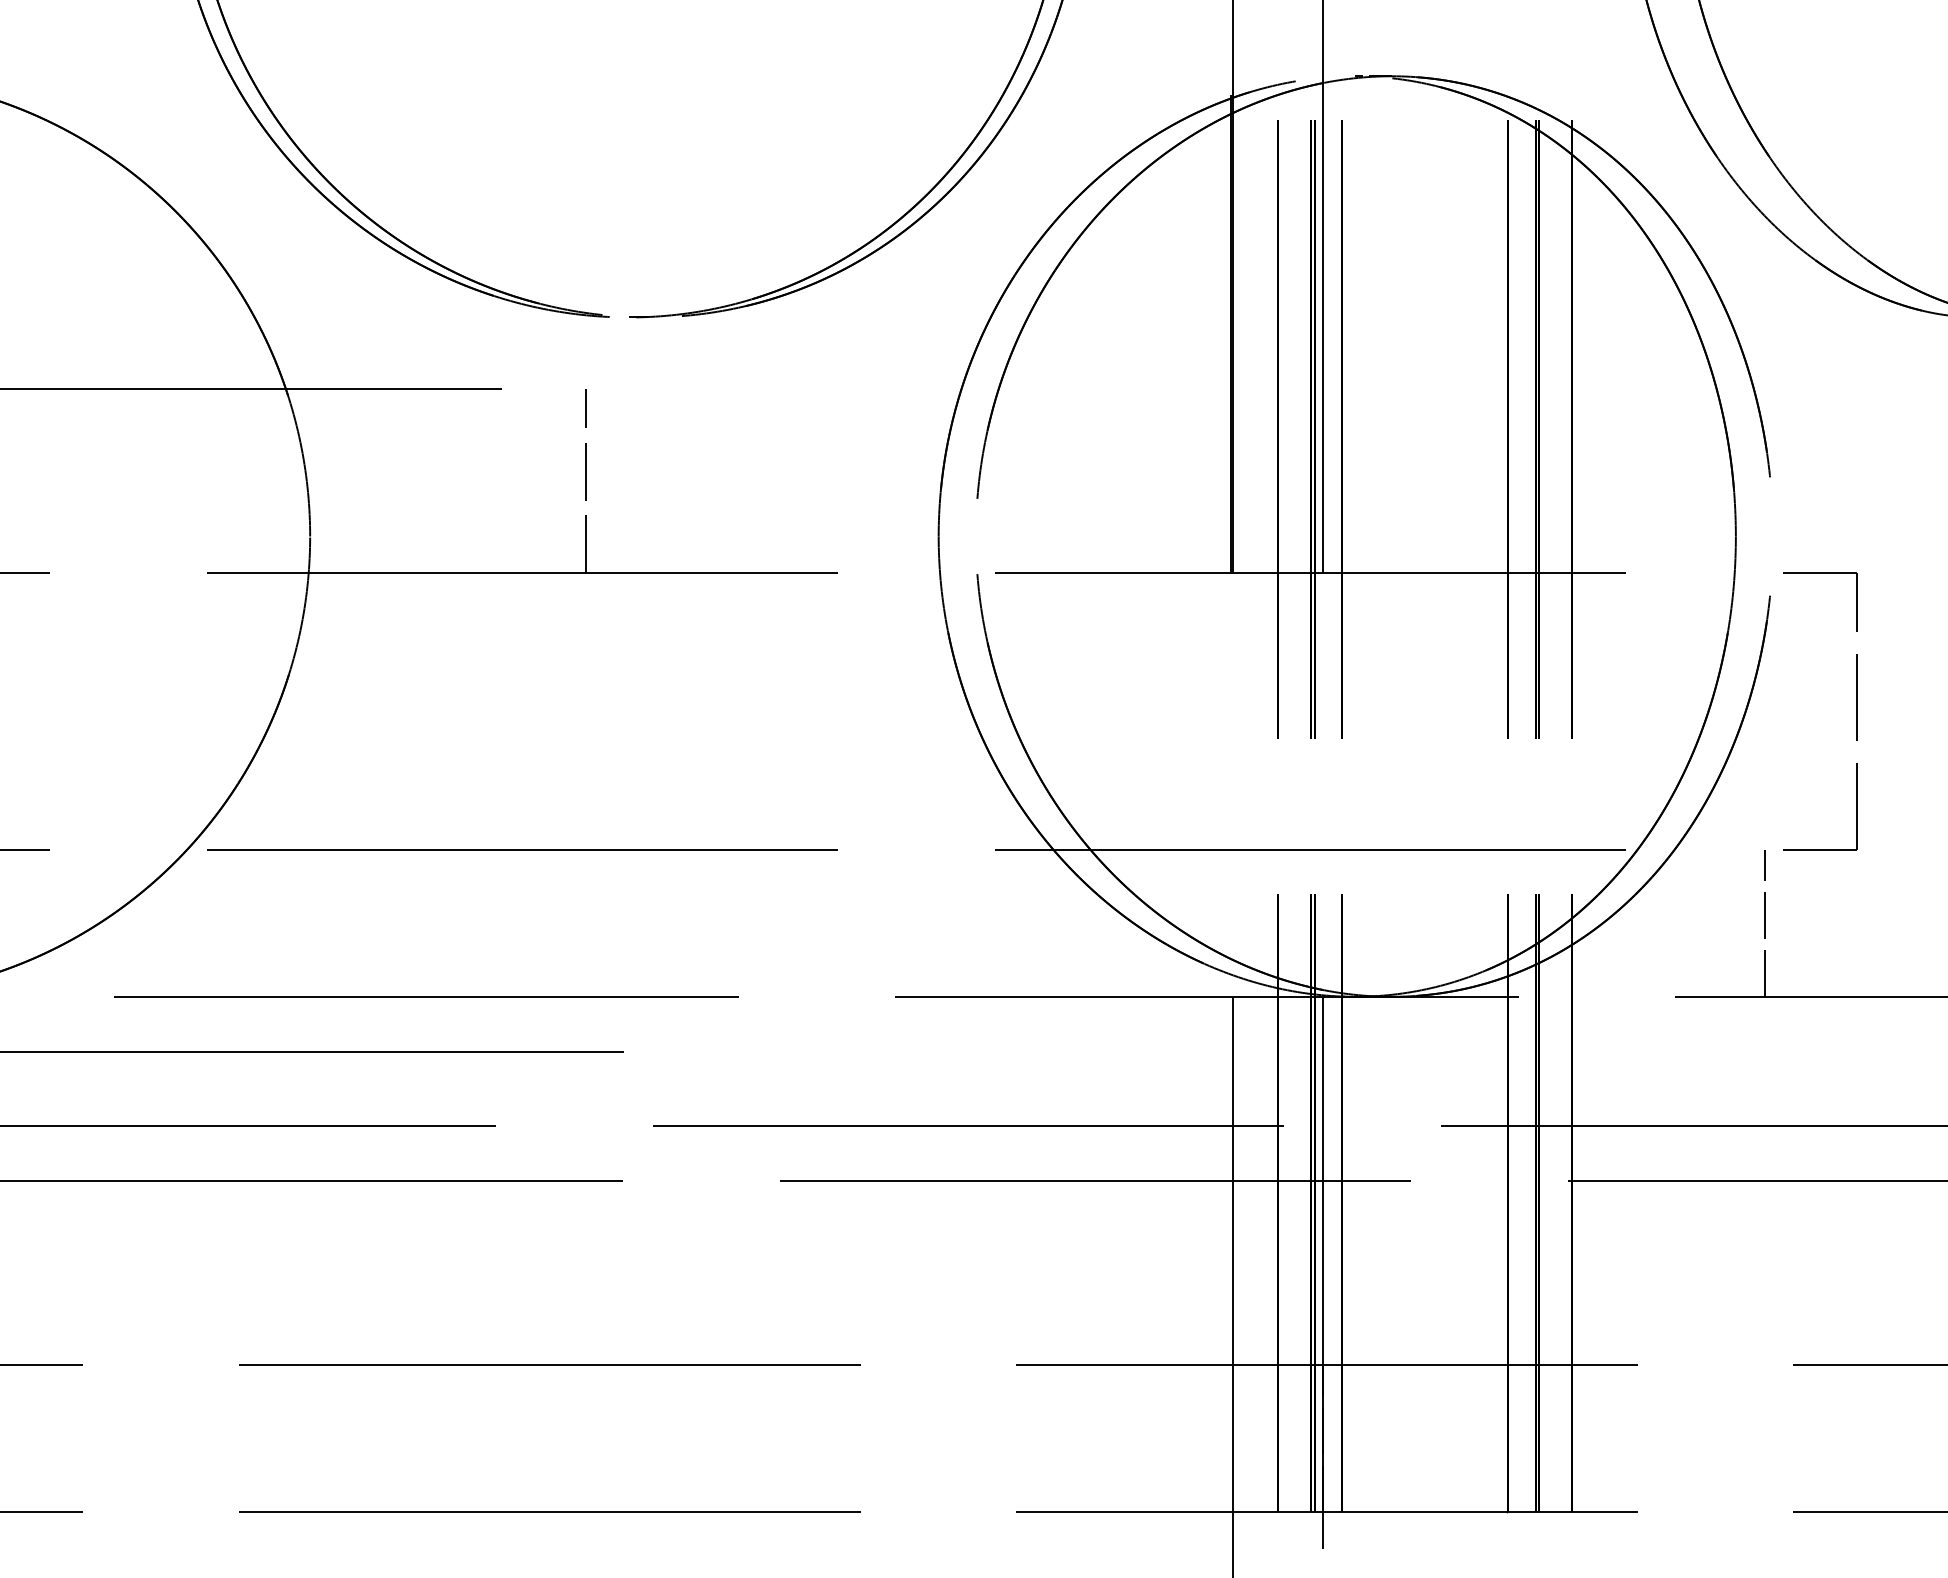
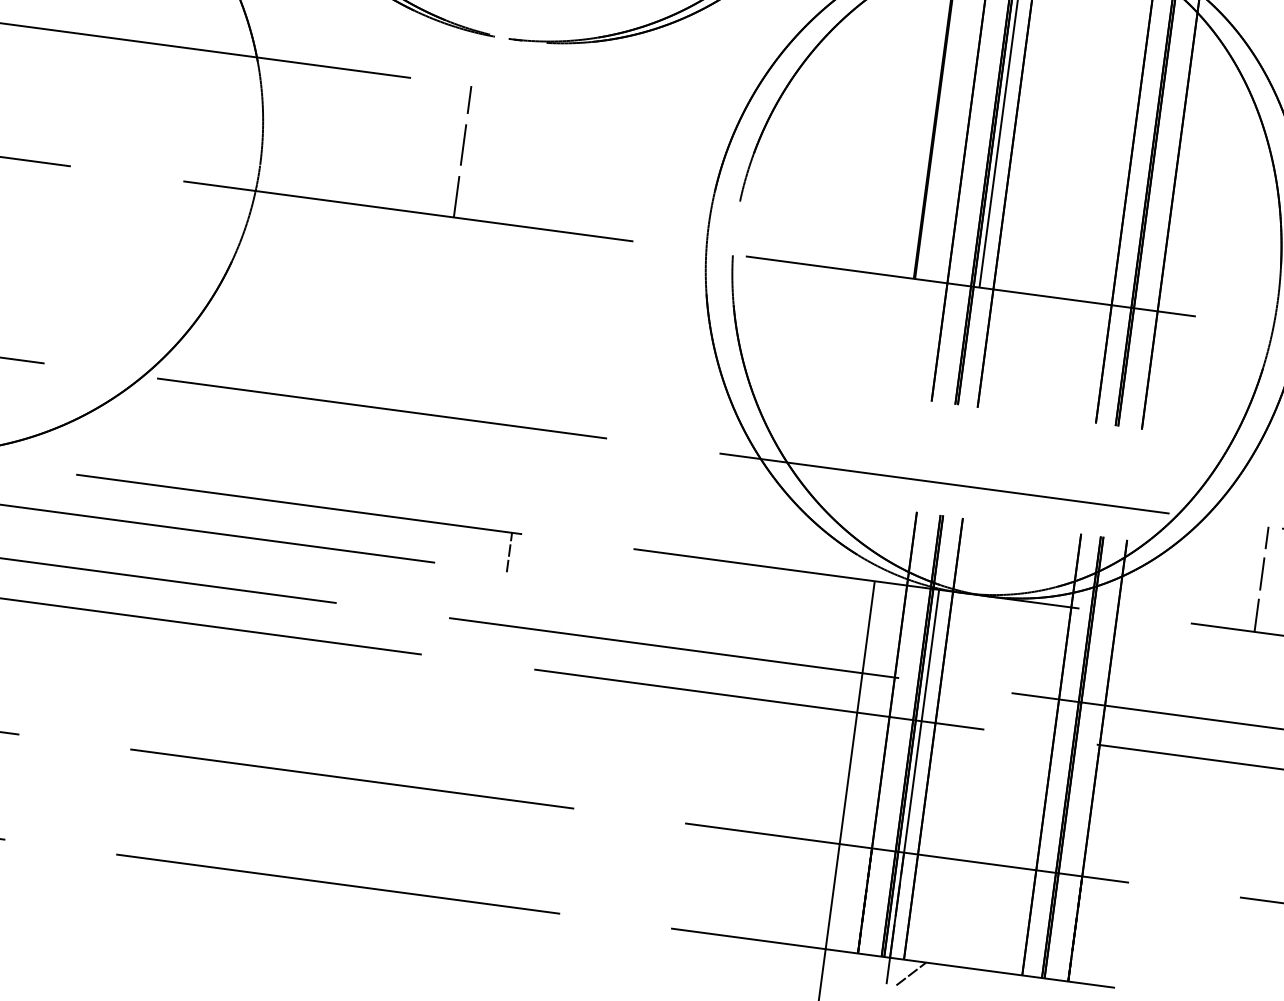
line: (724, 1024) -> (509, 552), added
line: (1354, 1530) -> (910, 973), added

